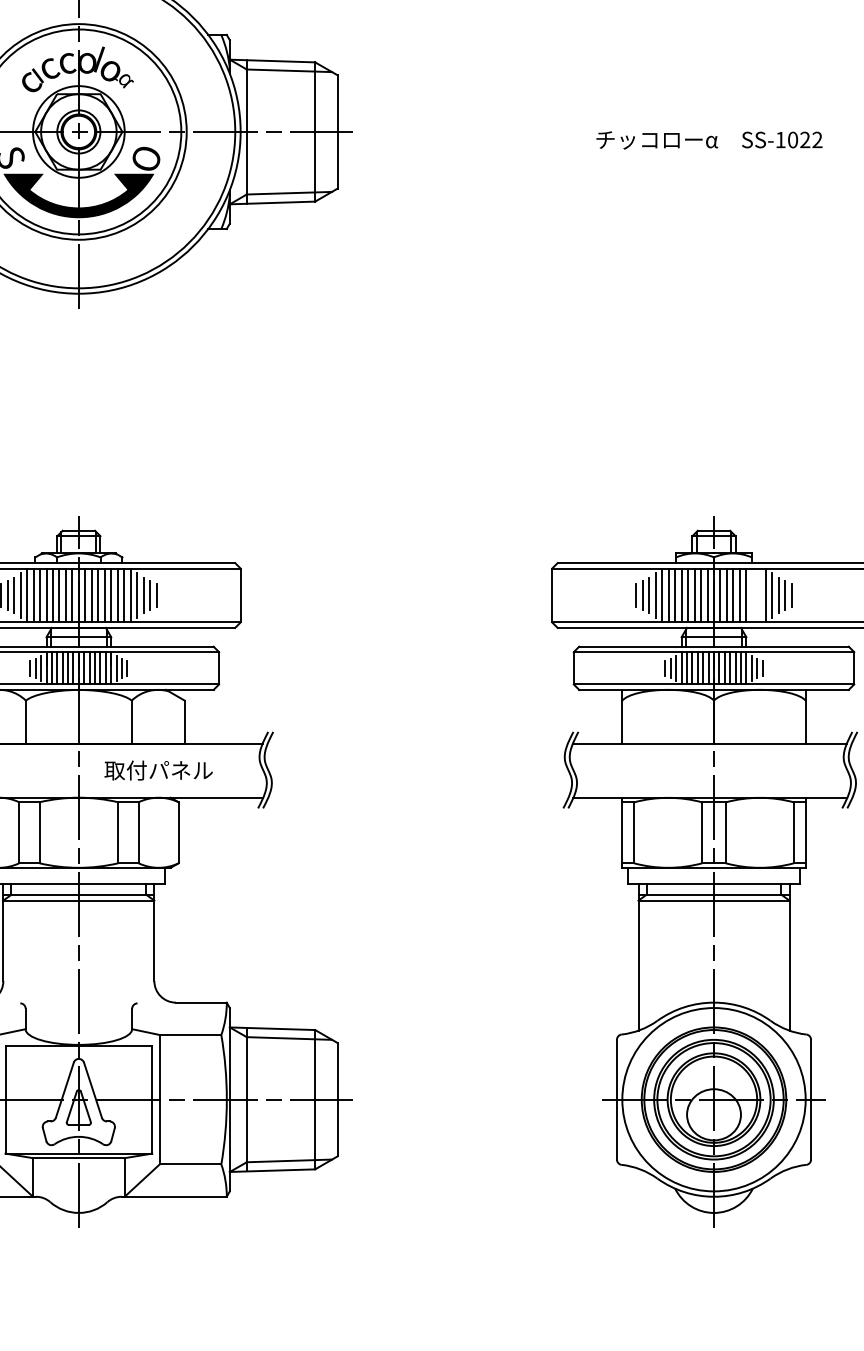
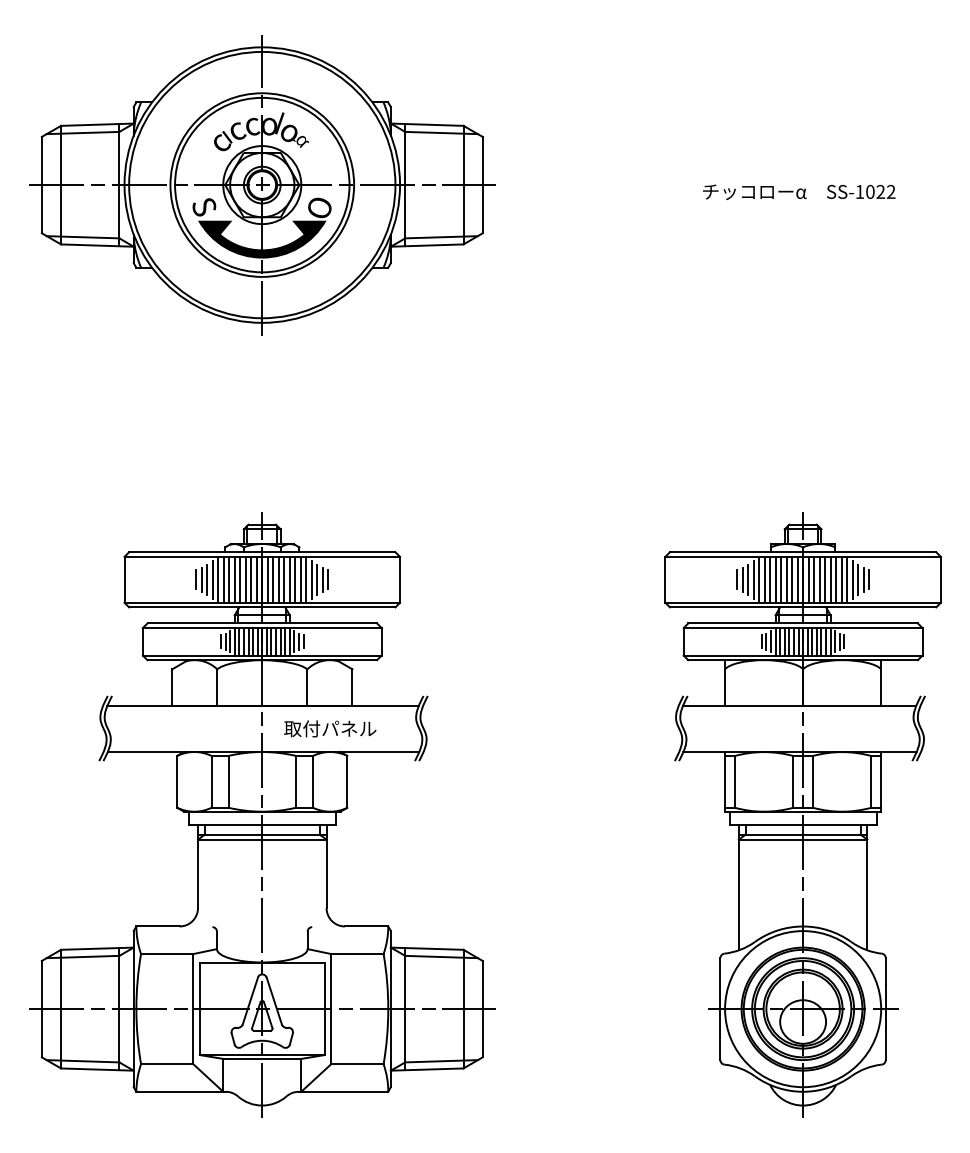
line: (753, 595) -> (836, 579), added
line: (759, 595) -> (841, 579), added

